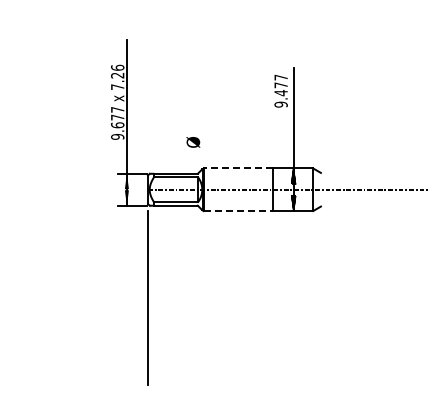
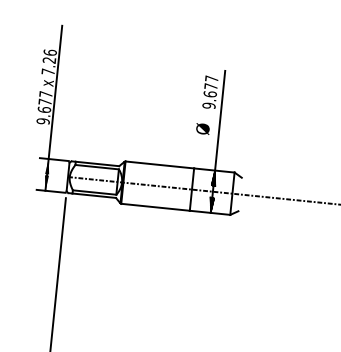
text: (280, 93) -> (209, 94), 9.477 -> 9.677
text: (193, 142) -> (203, 129), moved
line: (237, 168) -> (159, 164), dashed -> solid
line: (238, 211) -> (155, 207), dashed -> solid

